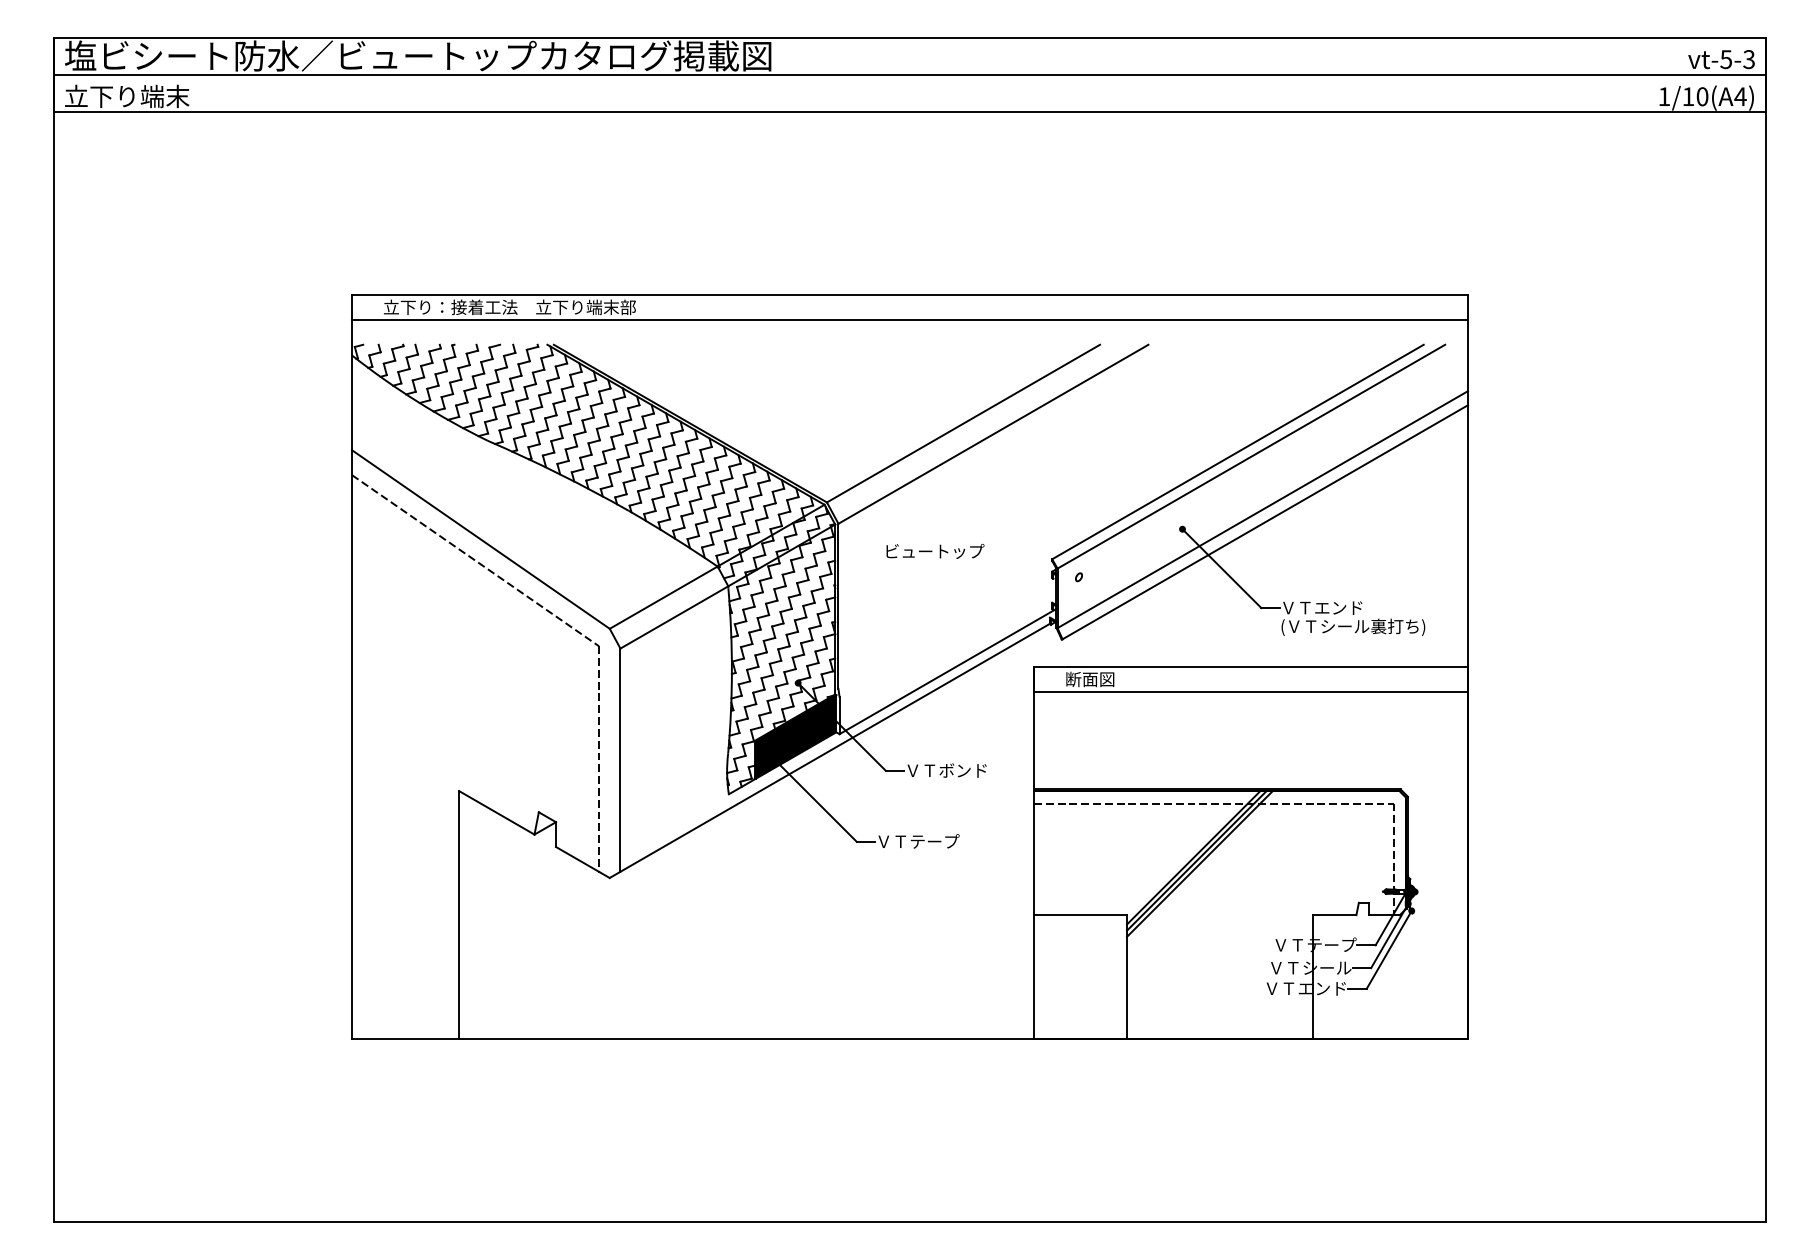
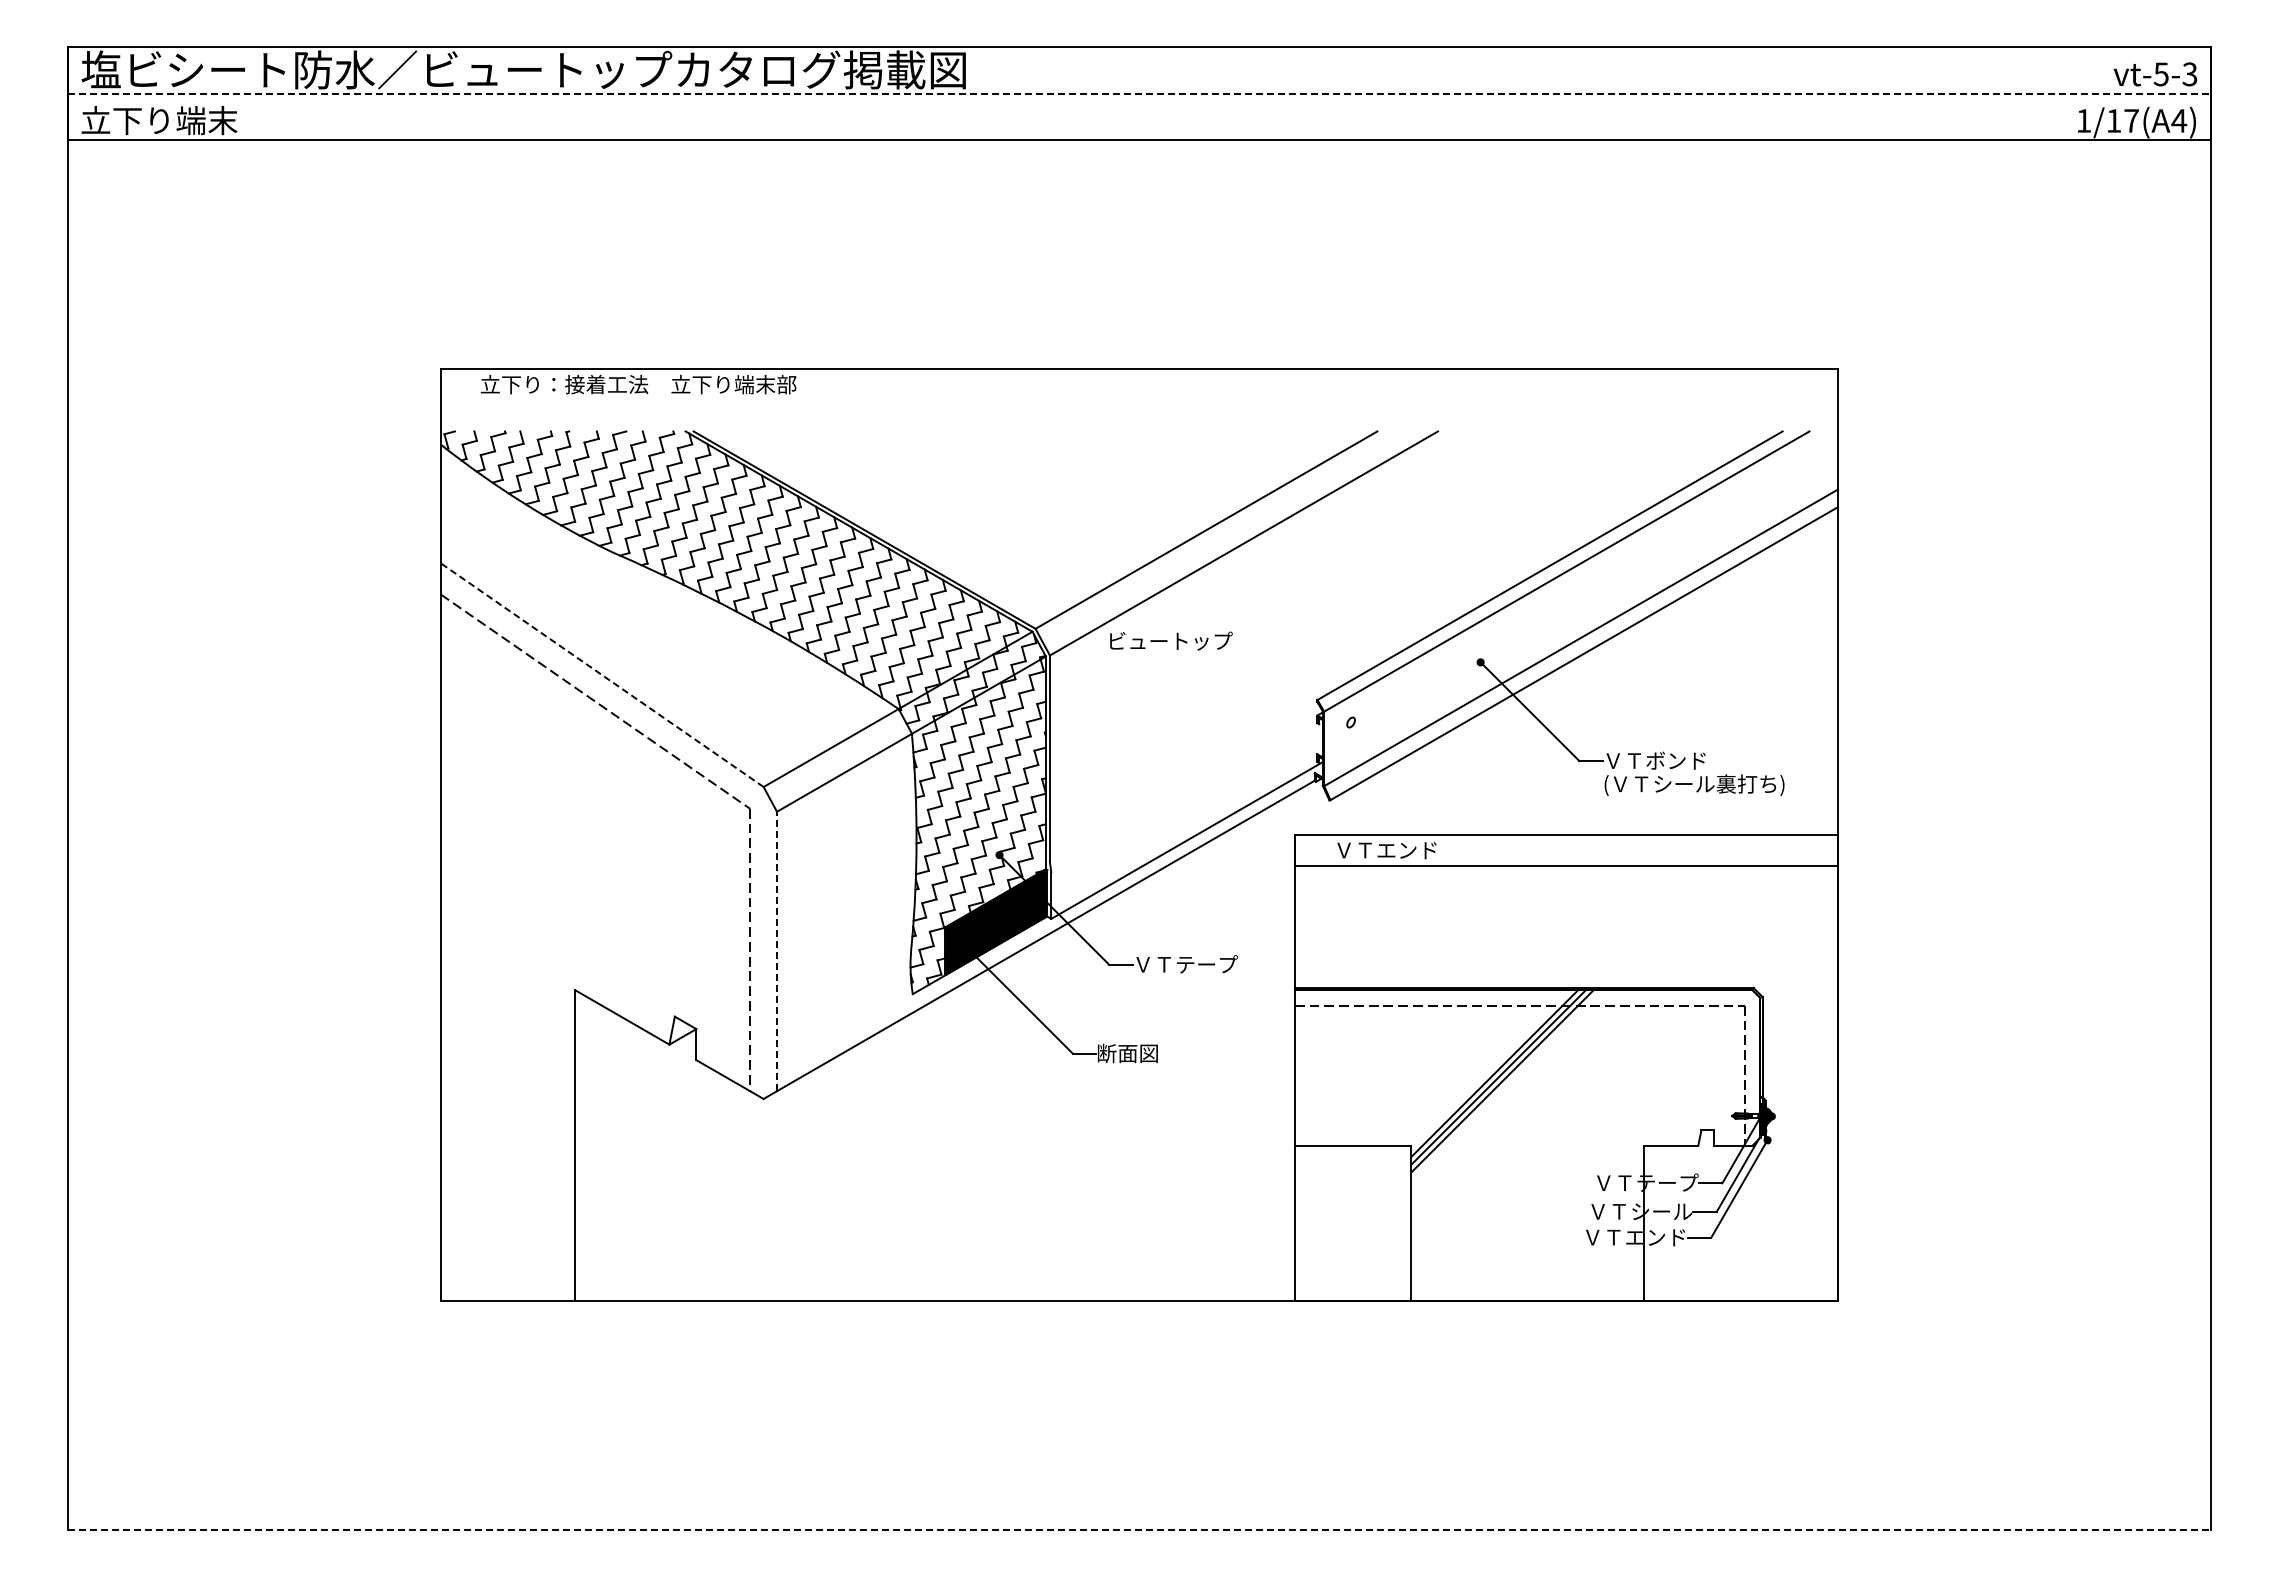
line: (910, 74) -> (1139, 93), solid -> dashed
text: (1702, 96) -> (2131, 120), 1/10(A4) -> 1/17(A4)
line: (910, 320) -> (1139, 400), removed
line: (480, 538) -> (601, 674), solid -> dashed
text: (935, 550) -> (1171, 640), moved
text: (1322, 607) -> (1655, 760), ＶＴエンド -> ＶＴボンド
text: (1106, 678) -> (1385, 849), 断面図 -> ＶＴエンド
line: (620, 760) -> (777, 951), solid -> dashed
text: (964, 770) -> (1207, 964), ＶＴボンド -> ＶＴテープ
text: (917, 841) -> (1149, 1053), ＶＴテープ -> 断面図
line: (910, 1221) -> (1139, 1529), solid -> dashed

